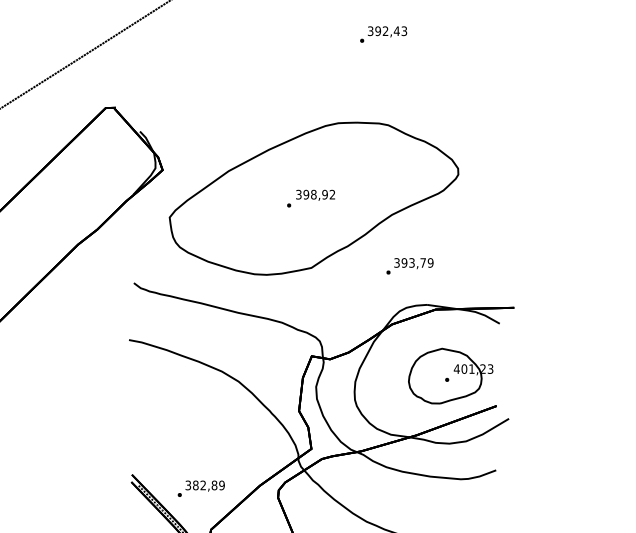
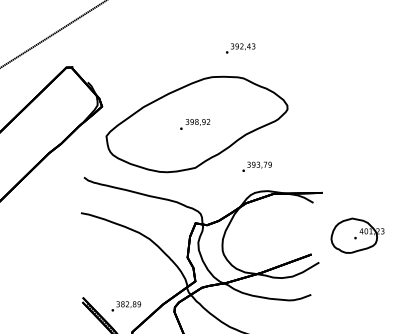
text: (383, 34) -> (240, 48), moved
part: (450, 375) -> (357, 235), moved

